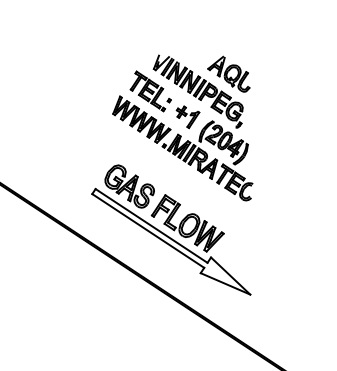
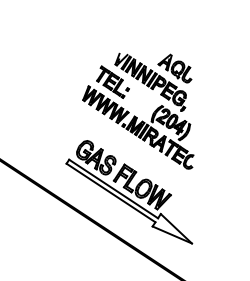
part: (187, 117) -> (142, 102), removed

